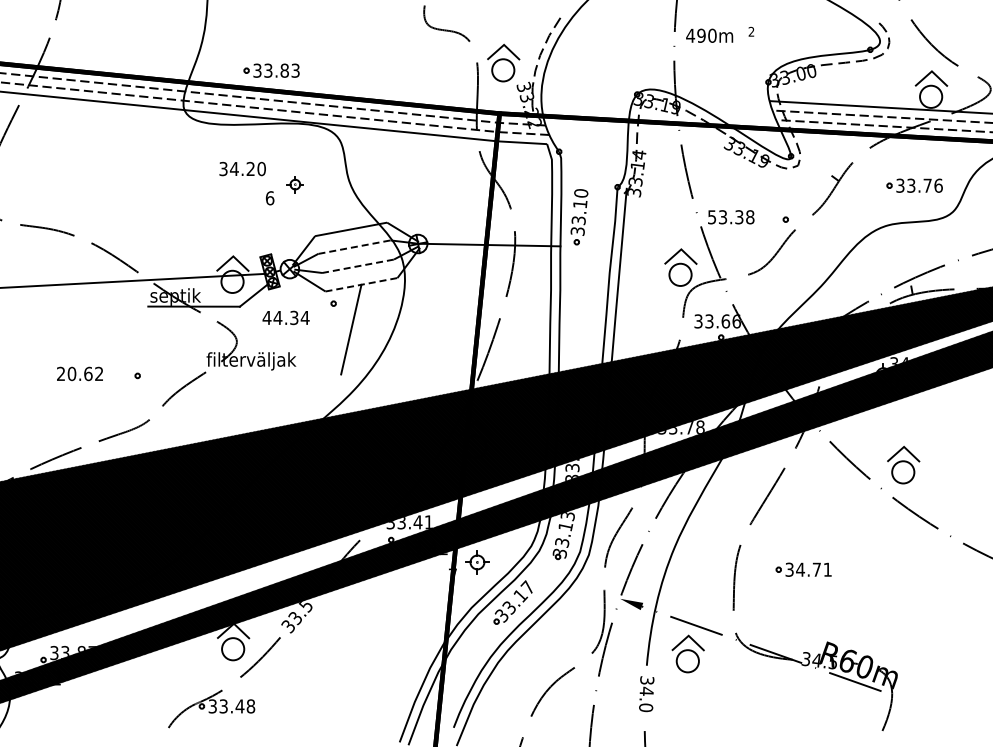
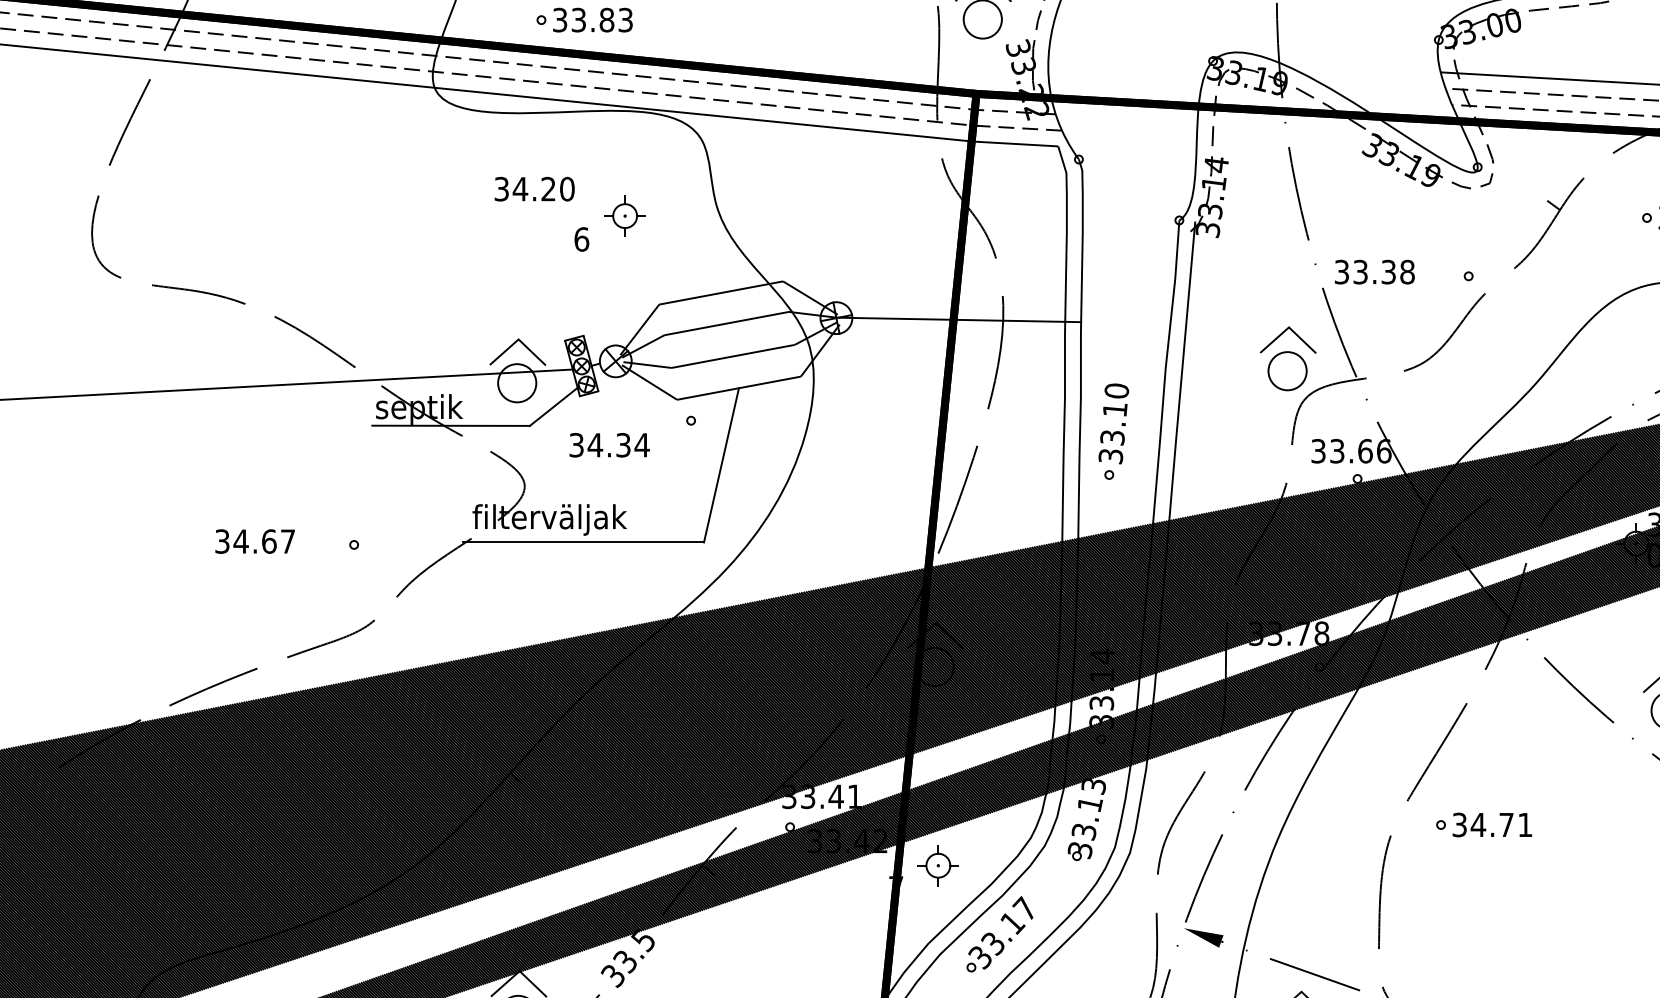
part: (295, 184) -> (625, 215), size x1.43
text: (712, 216) -> (1342, 270), 53.38 -> 33.38
part: (579, 217) -> (1113, 432), moved
line: (354, 247) -> (726, 324), dashed -> solid
line: (358, 266) -> (733, 356), dashed -> solid
line: (361, 284) -> (738, 387), dashed -> solid
text: (266, 317) -> (575, 444), 44.34 -> 34.34
text: (80, 373) -> (255, 540), 20.62 -> 34.67
line: (271, 374) -> (584, 542), added
part: (803, 569) -> (1483, 824), moved

